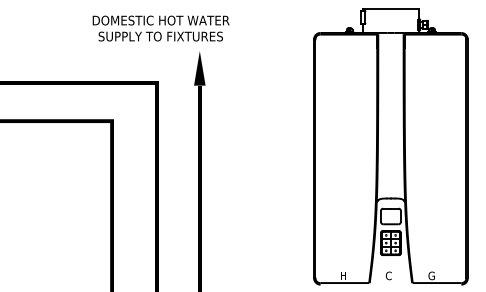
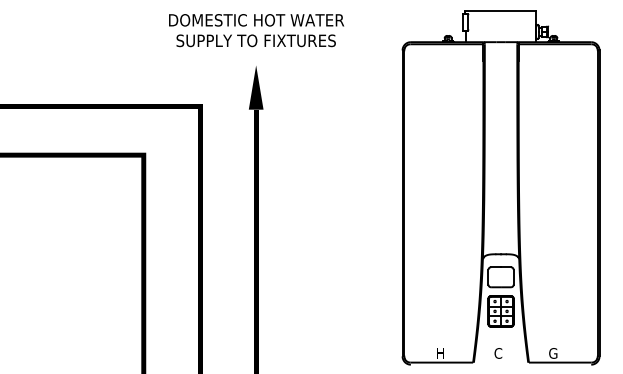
text: (161, 28) -> (256, 30), moved

